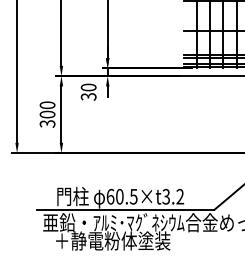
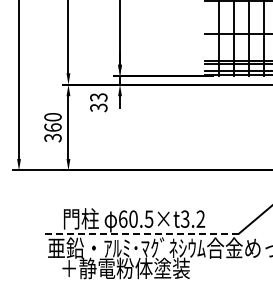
text: (88, 87) -> (98, 97), 30 -> 33
text: (47, 114) -> (52, 127), 300 -> 360
line: (126, 209) -> (140, 233), solid -> dashed

